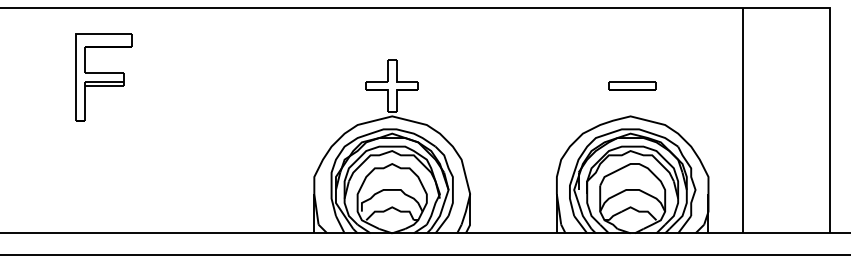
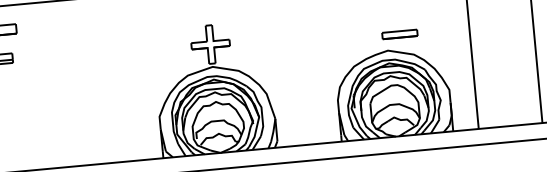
part: (632, 85) -> (399, 34), moved

